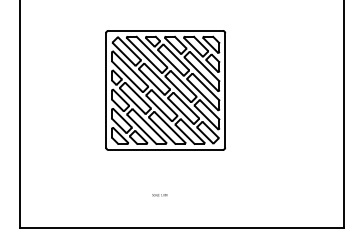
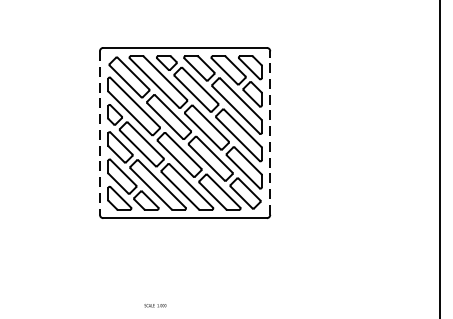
line: (225, 89) -> (270, 131), solid -> dashed
line: (106, 90) -> (100, 133), solid -> dashed
text: (159, 195) -> (154, 306), moved

